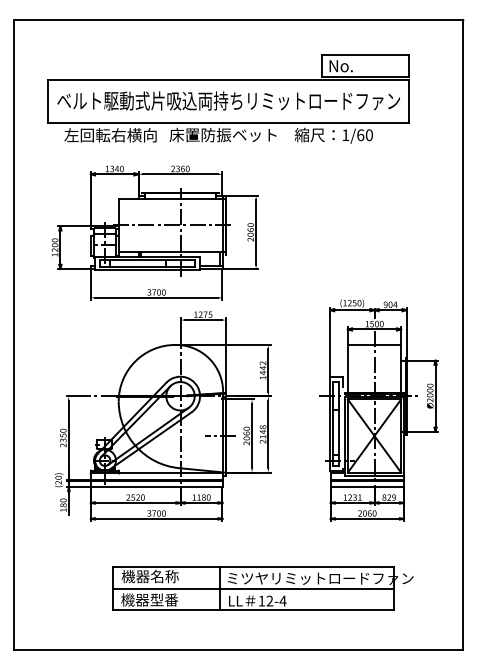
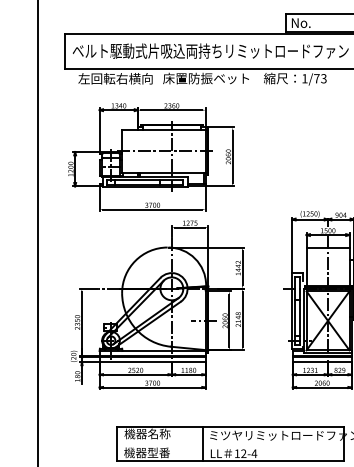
text: (364, 135) -> (319, 78), 1/60 -> 1/73
line: (252, 588) -> (229, 443), removed

